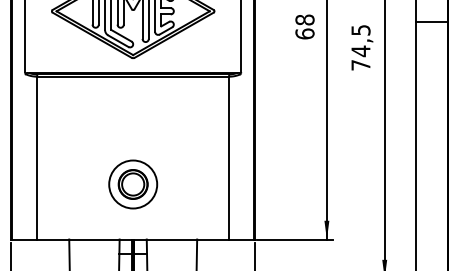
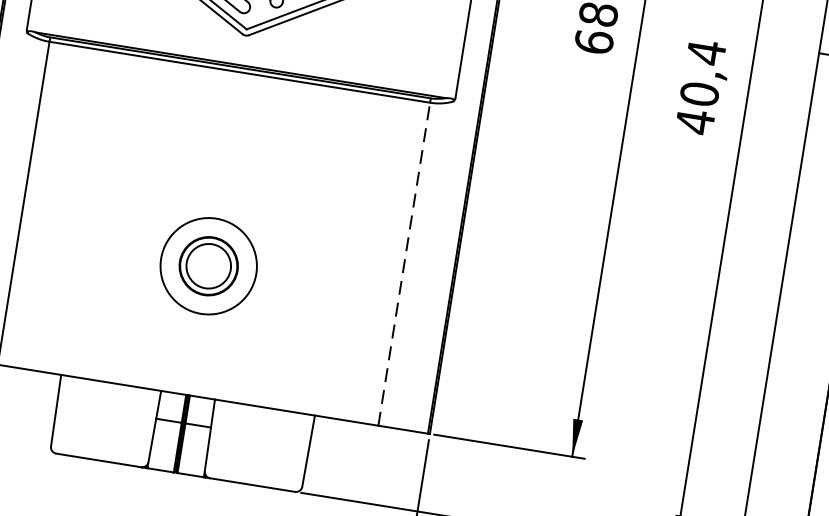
text: (360, 47) -> (699, 86), 74,5 -> 40,4
line: (229, 157) -> (405, 263), solid -> dashed
part: (133, 184) -> (209, 266), moved

